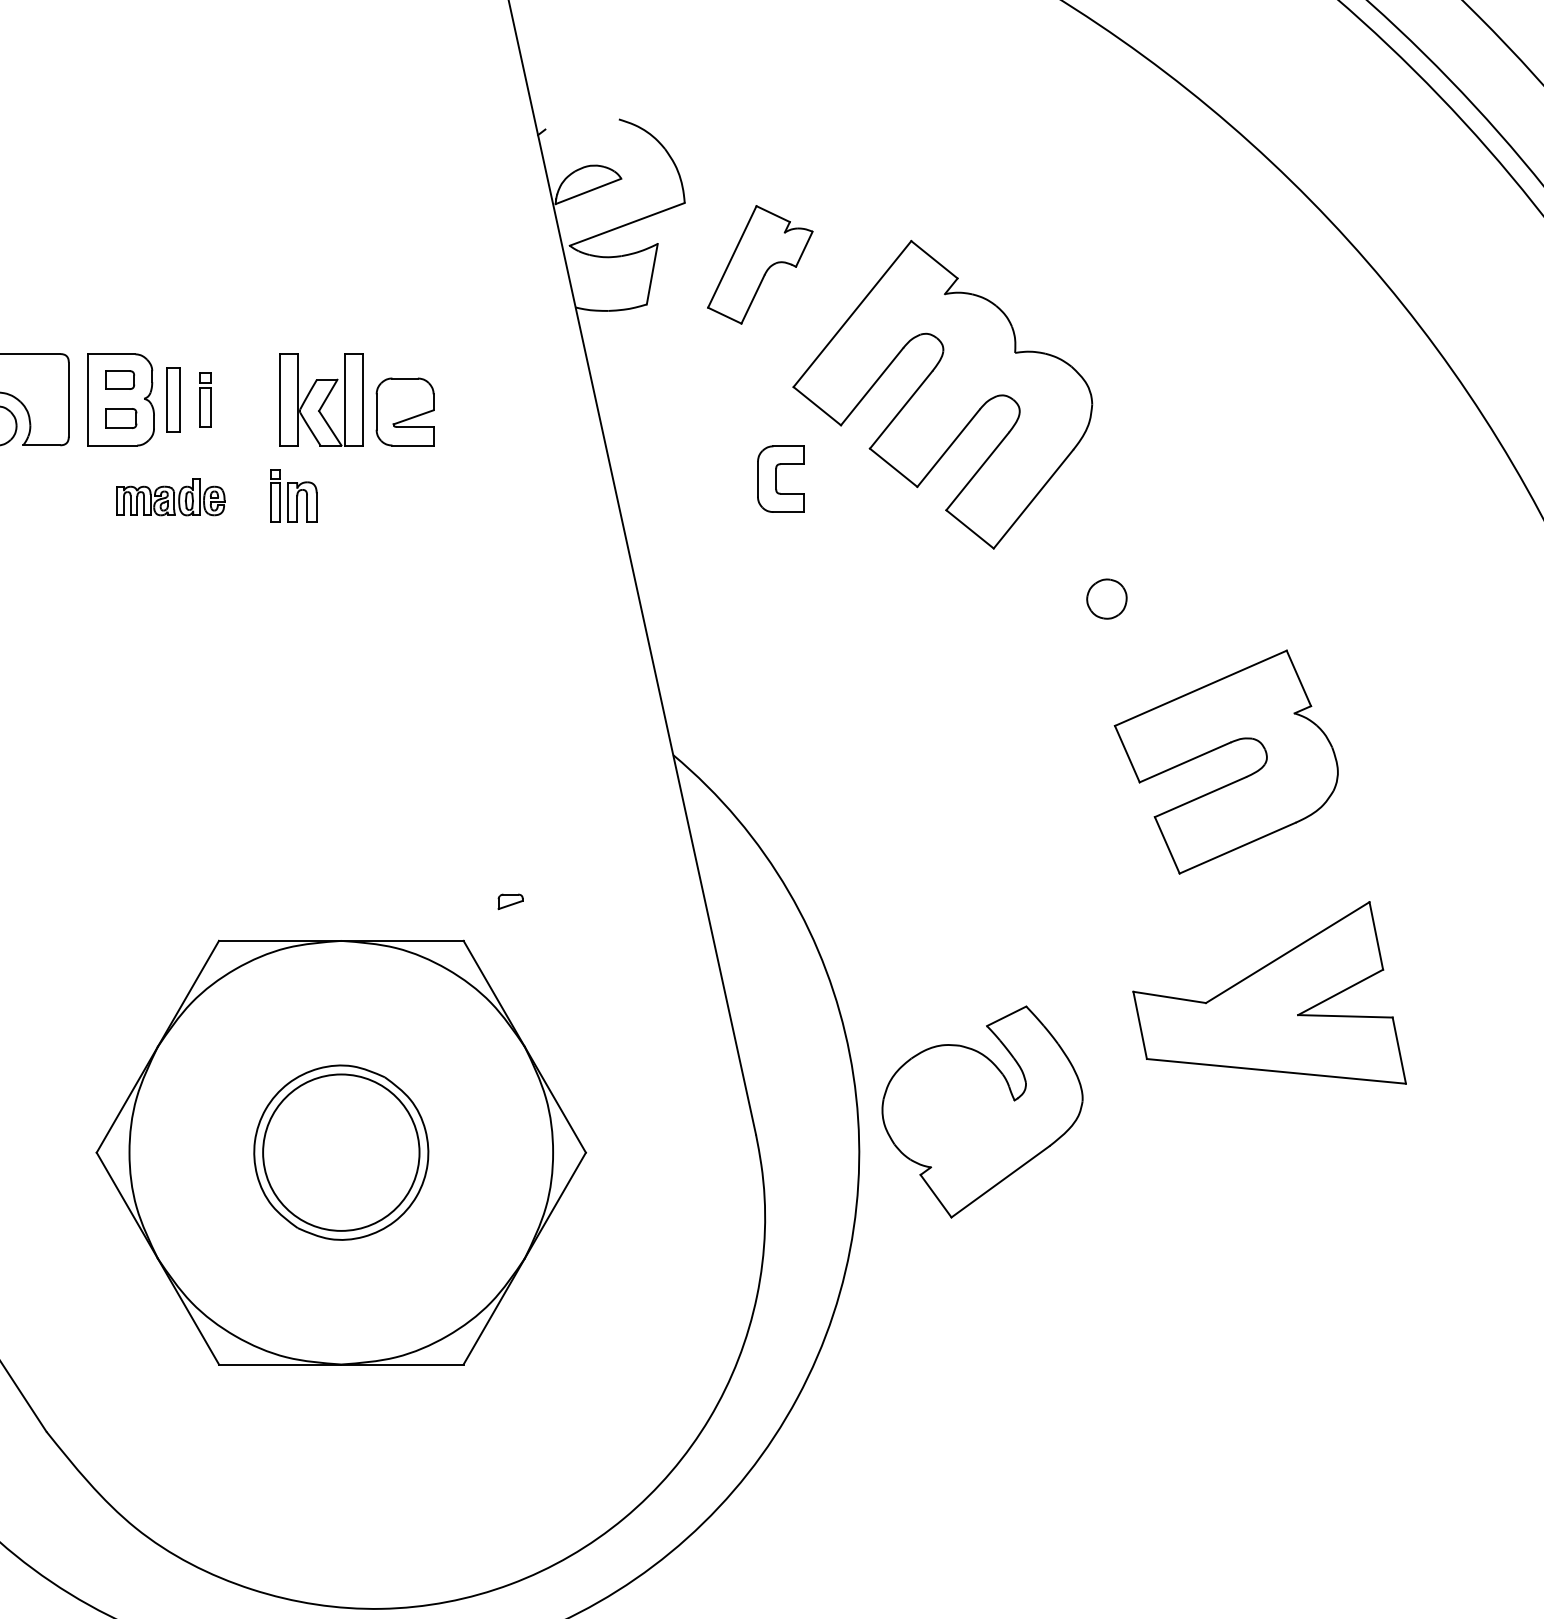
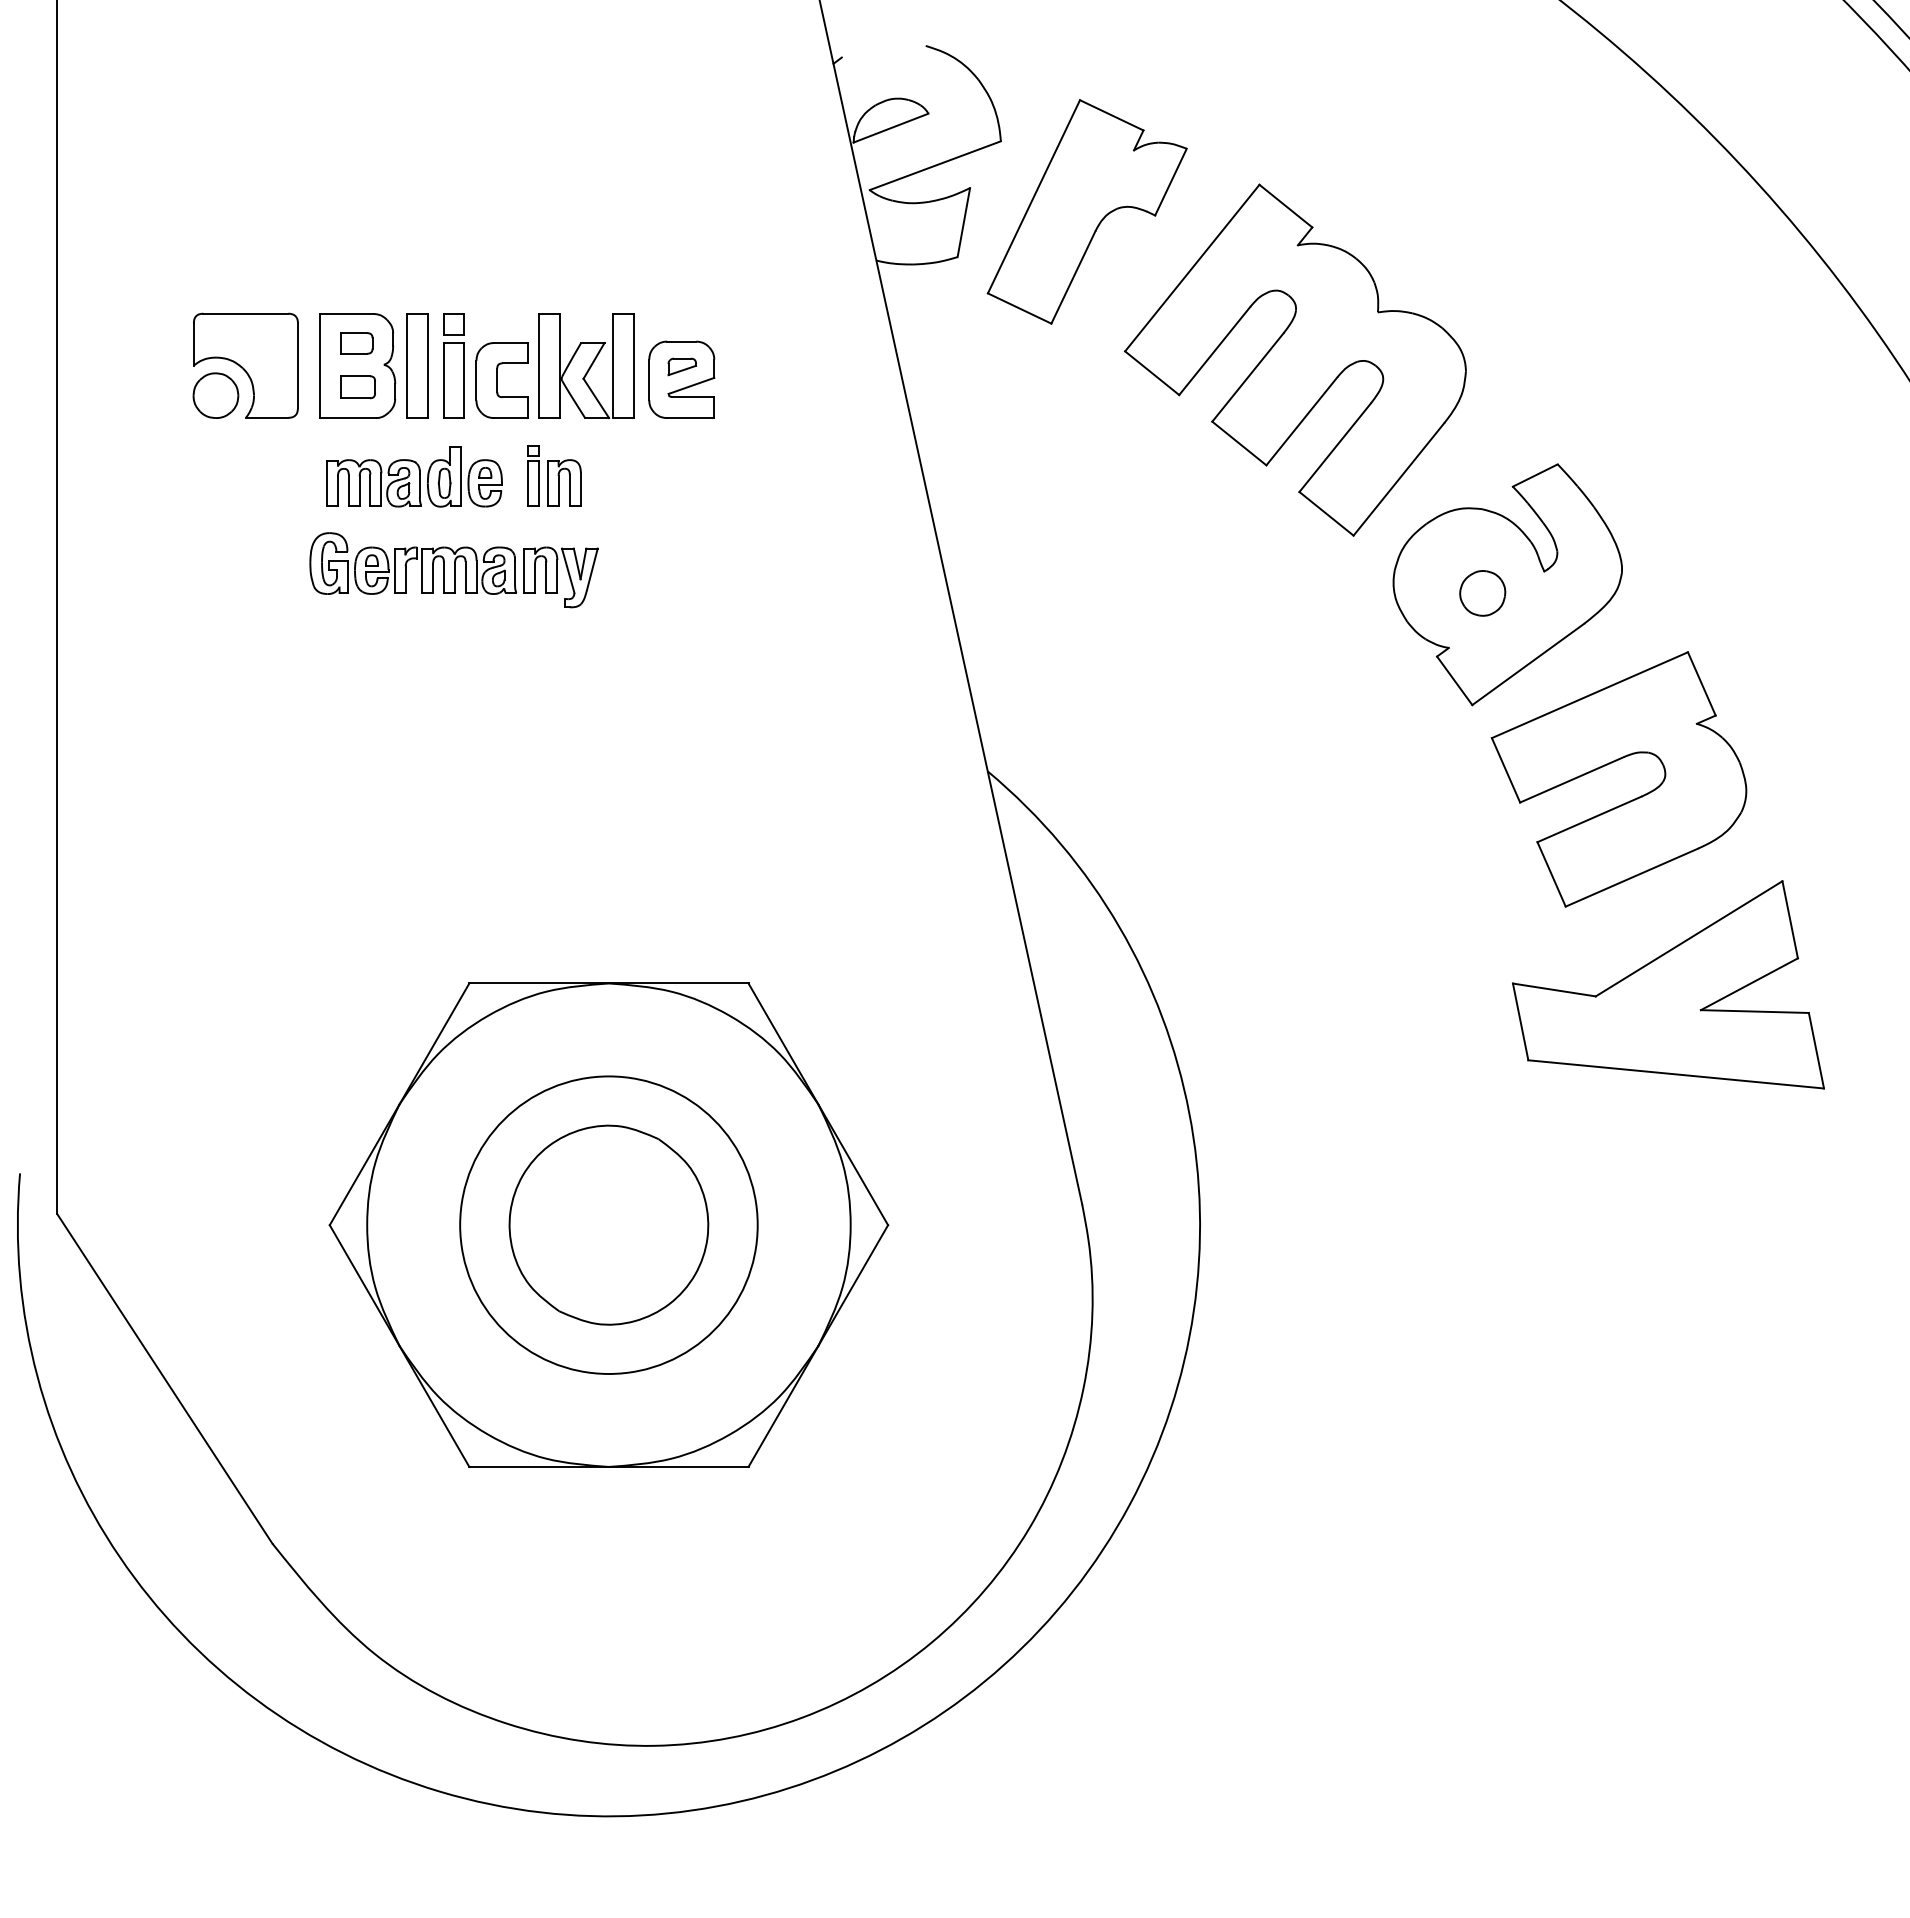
part: (759, 264) -> (1086, 211), size x1.67
part: (173, 399) -> (417, 365), size x1.43
part: (205, 399) -> (453, 365), size x1.67
part: (779, 479) -> (501, 380), moved
part: (170, 496) -> (414, 476), size x1.43
part: (205, 579) -> (453, 570), added
part: (510, 901) -> (682, 366), moved
part: (1269, 992) -> (1668, 984), moved
part: (982, 1111) -> (1507, 584), moved
circle: (340, 1152) -> (608, 1224), size x1.67

